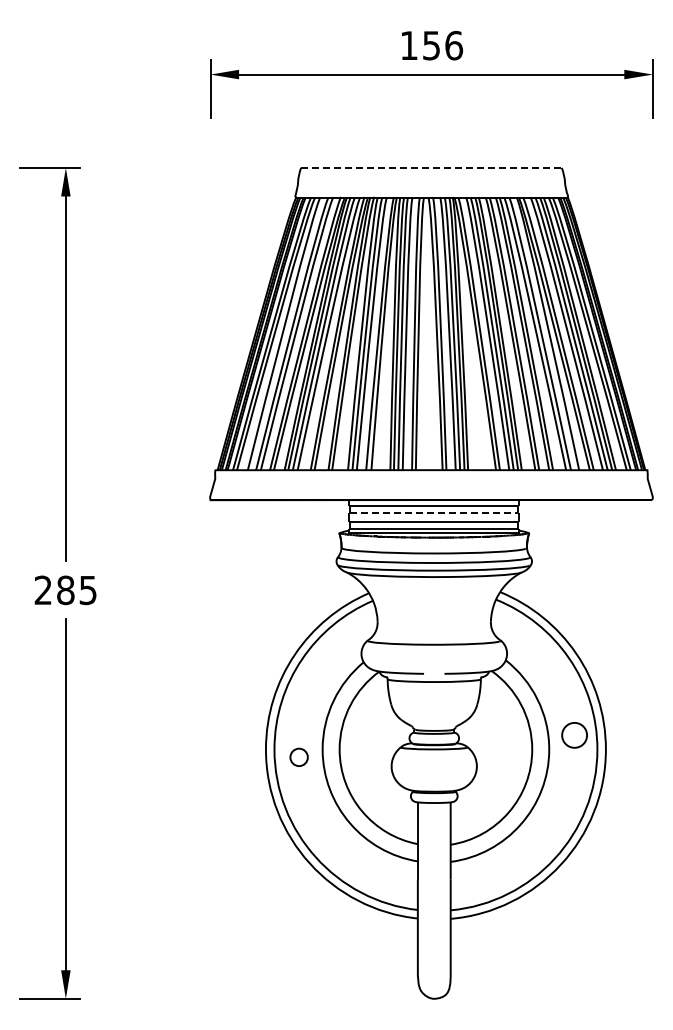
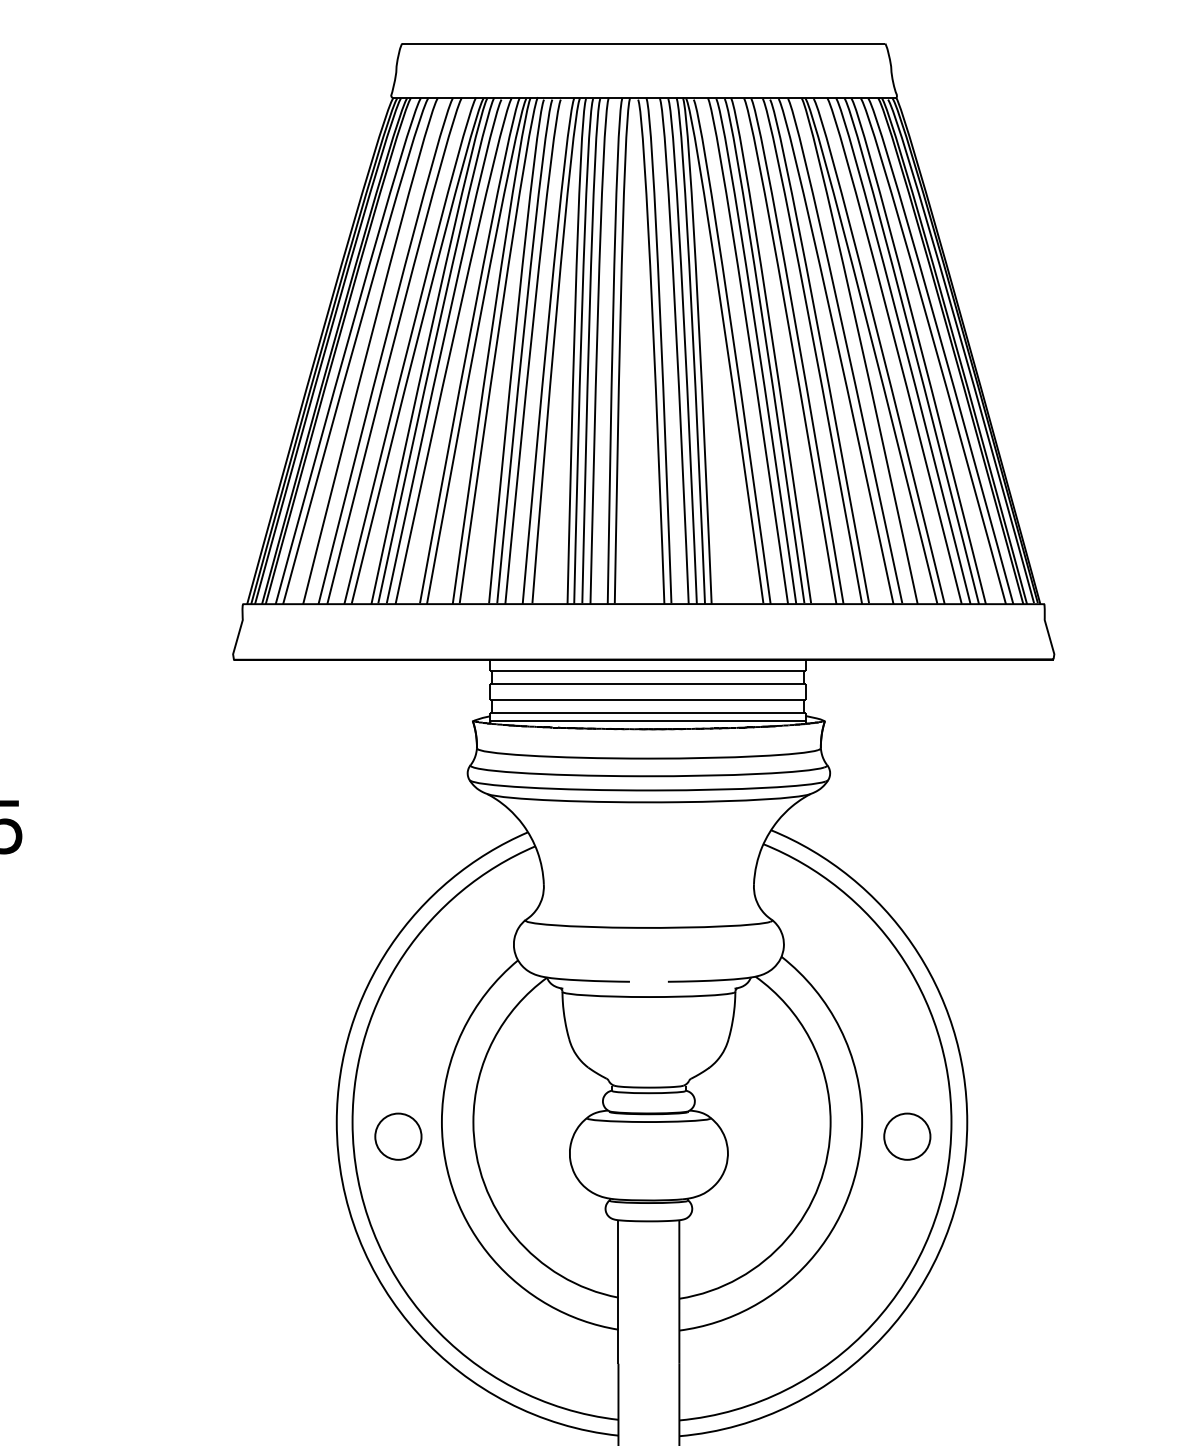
line: (431, 167) -> (643, 42), dashed -> solid
line: (434, 513) -> (649, 684), dashed -> solid
part: (574, 735) -> (907, 1136), moved
part: (298, 757) -> (397, 1136), size x1.43

